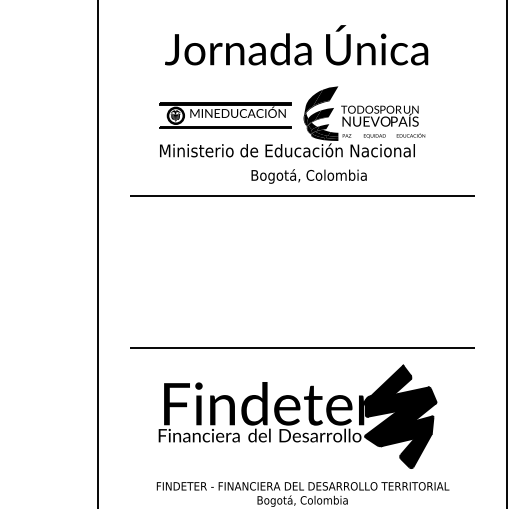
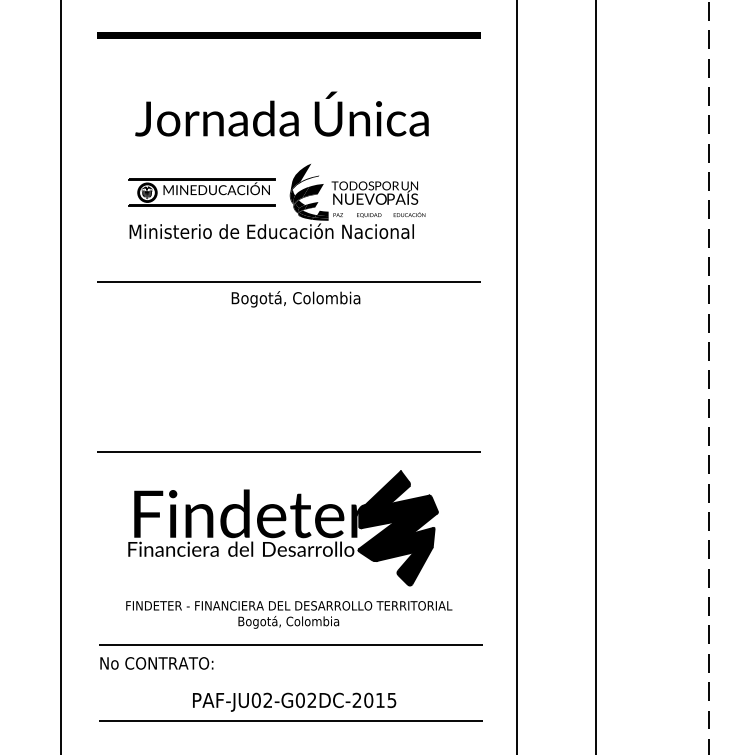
fill: (325, 95) -> (314, 170), removed
fill: (323, 132) -> (311, 211), removed
text: (308, 176) -> (295, 299), moved

